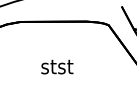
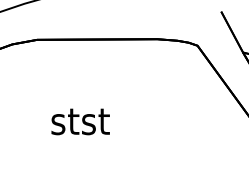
text: (57, 66) -> (80, 120), moved

